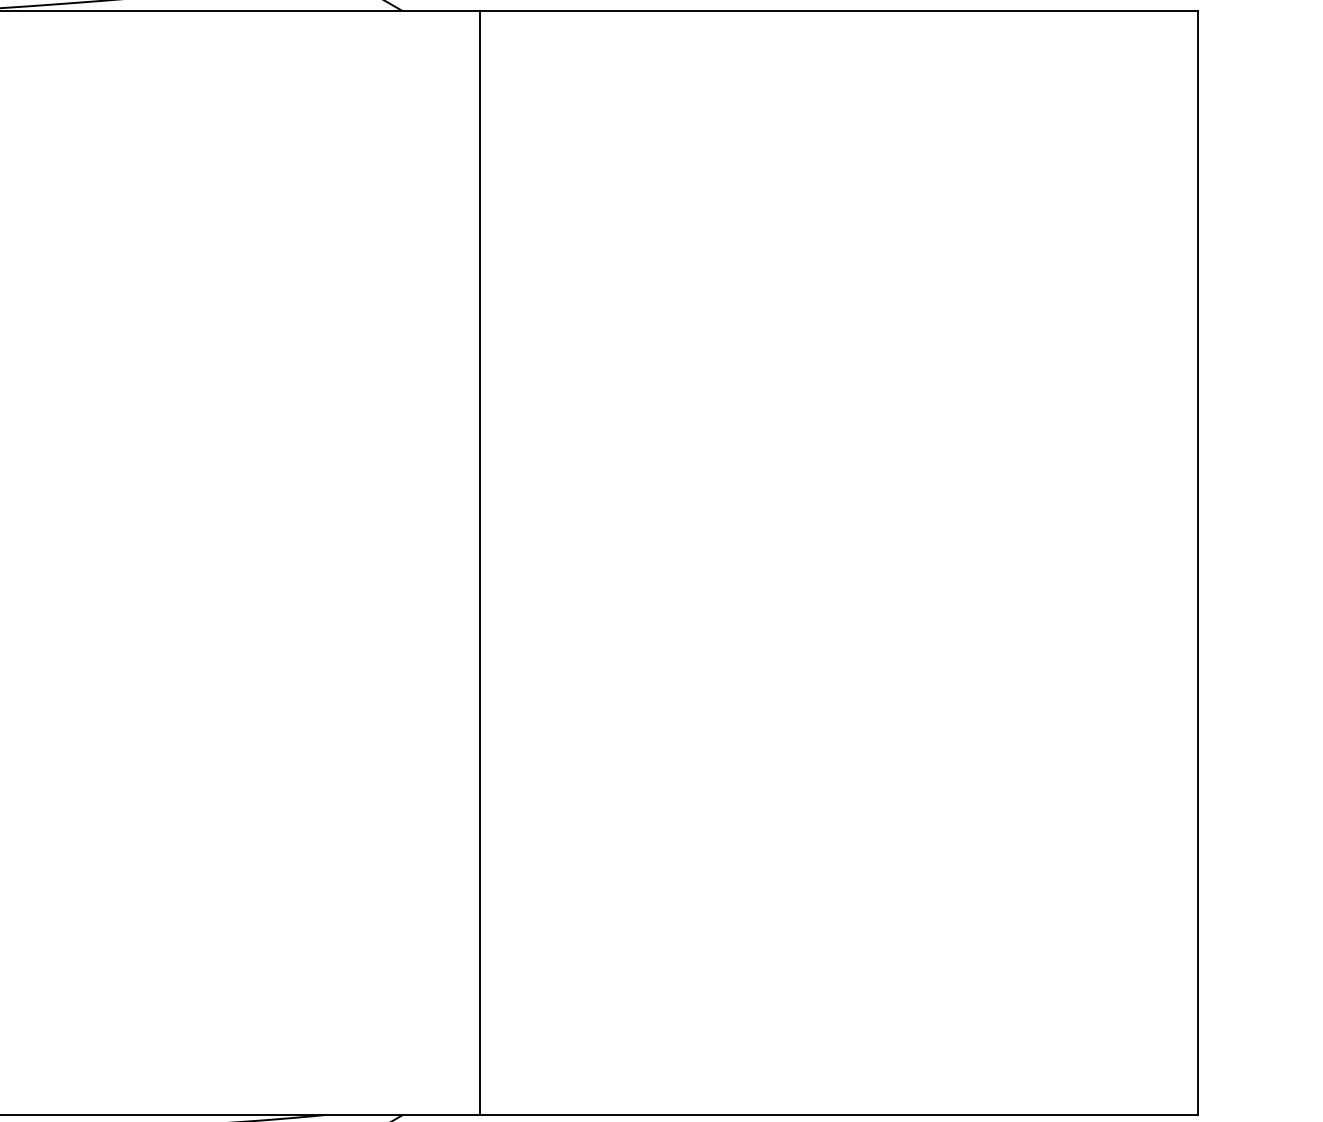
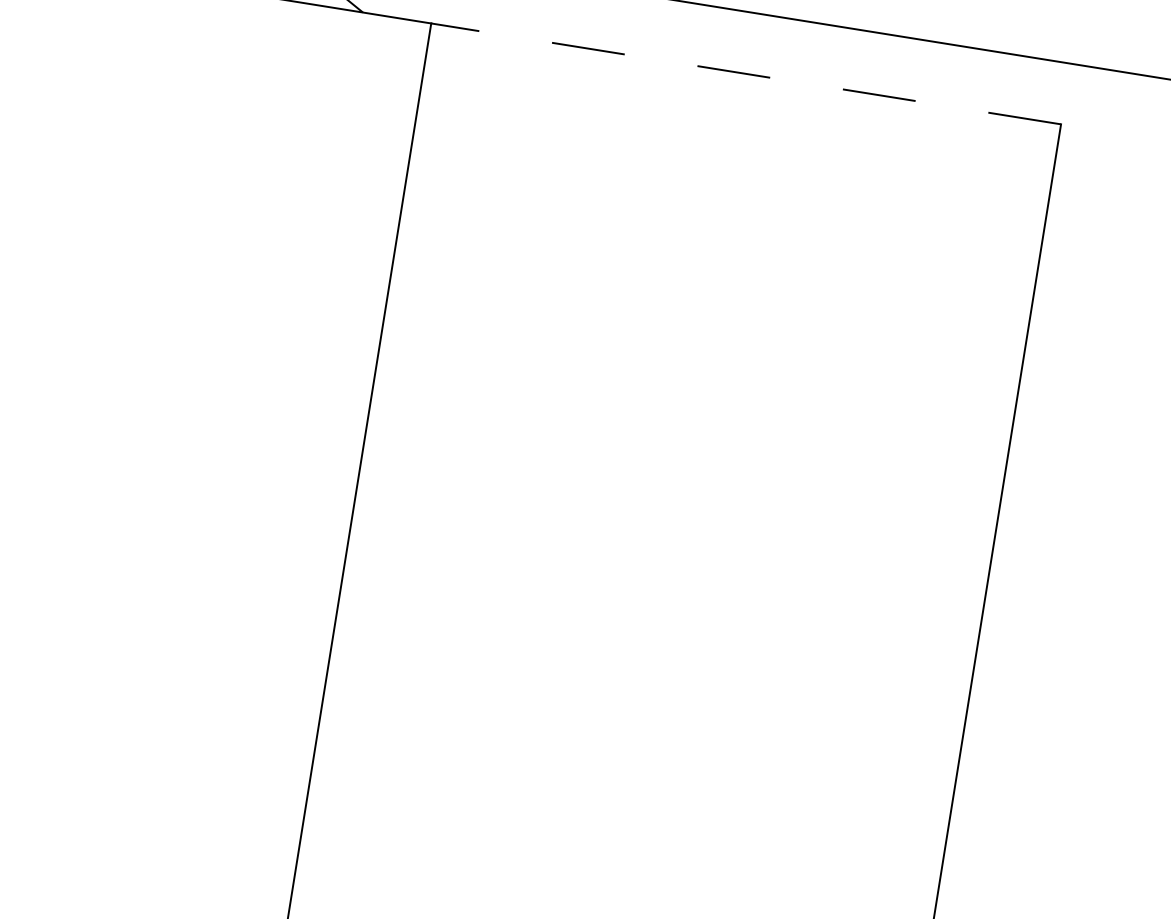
line: (838, 10) -> (745, 73), solid -> dashed

